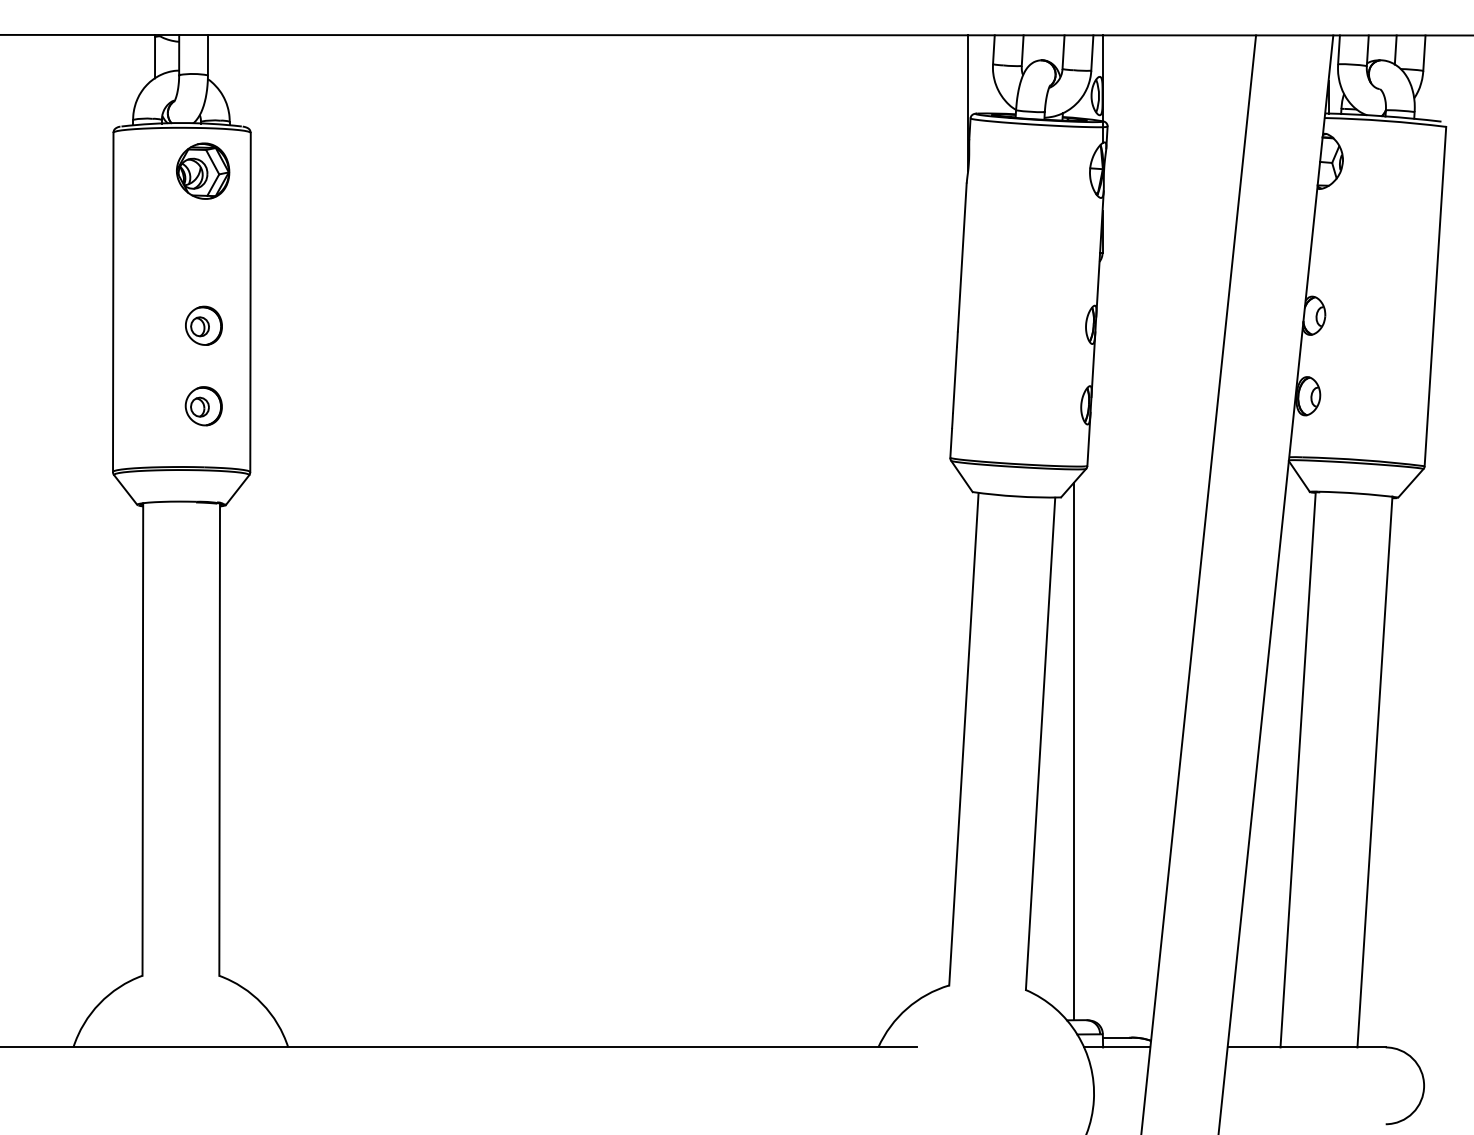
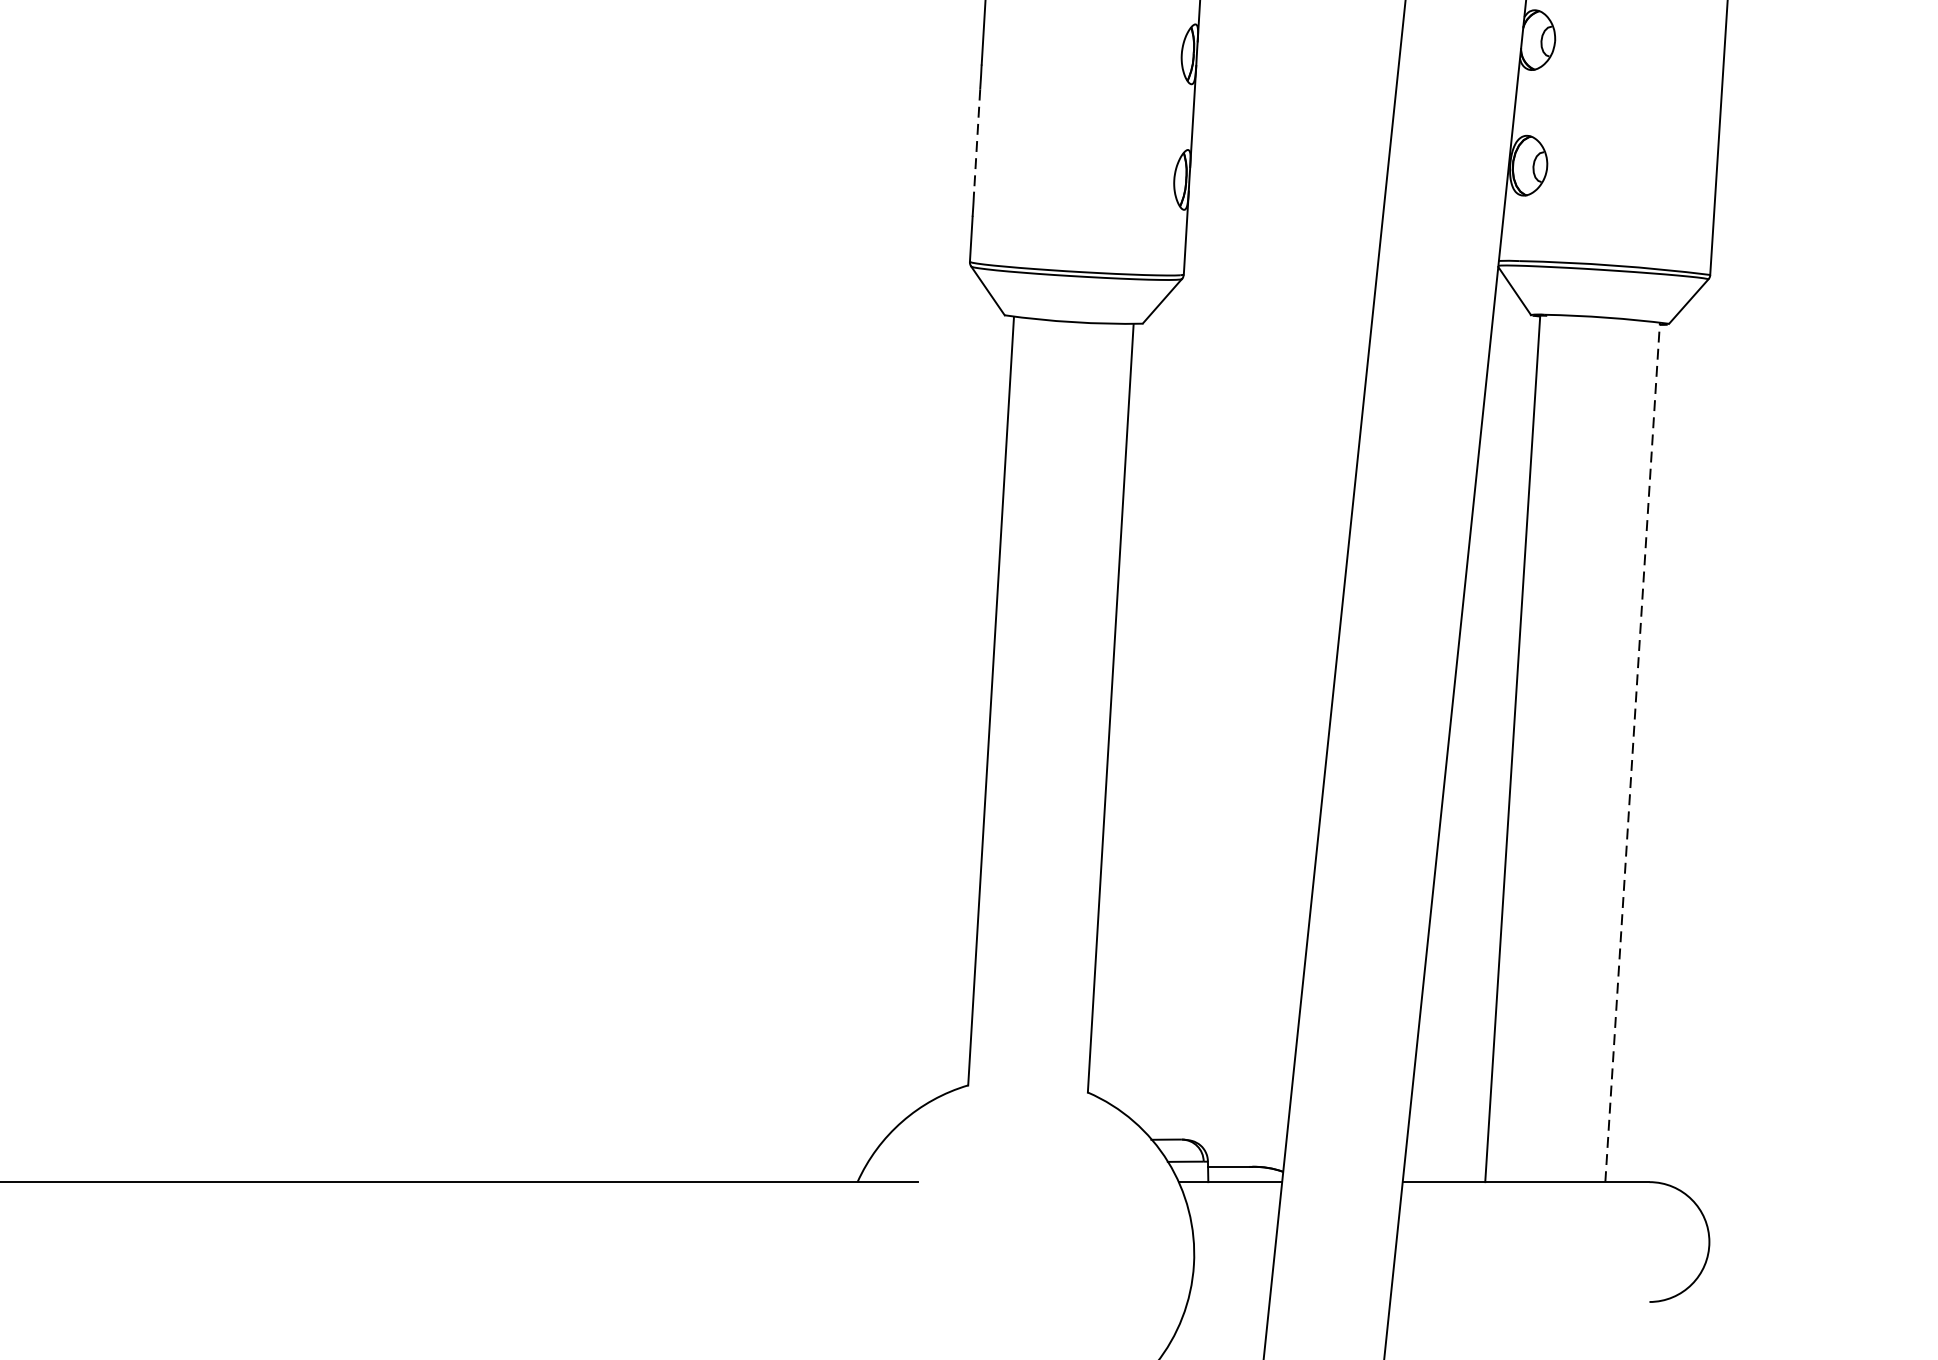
line: (954, 380) -> (976, 141), solid -> dashed
line: (1073, 751) -> (1162, 720), removed
line: (1374, 771) -> (1631, 751), solid -> dashed

